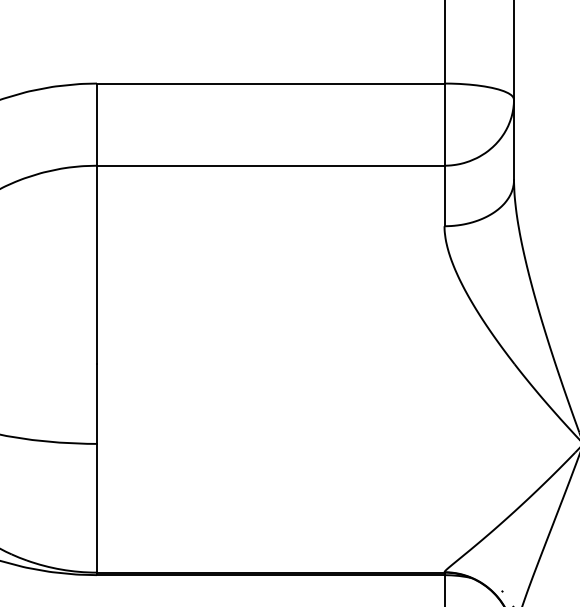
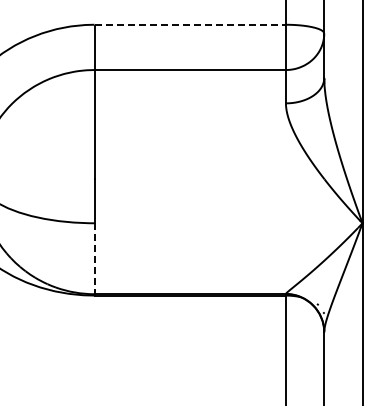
line: (271, 83) -> (190, 24), solid -> dashed
line: (96, 509) -> (94, 259), solid -> dashed

